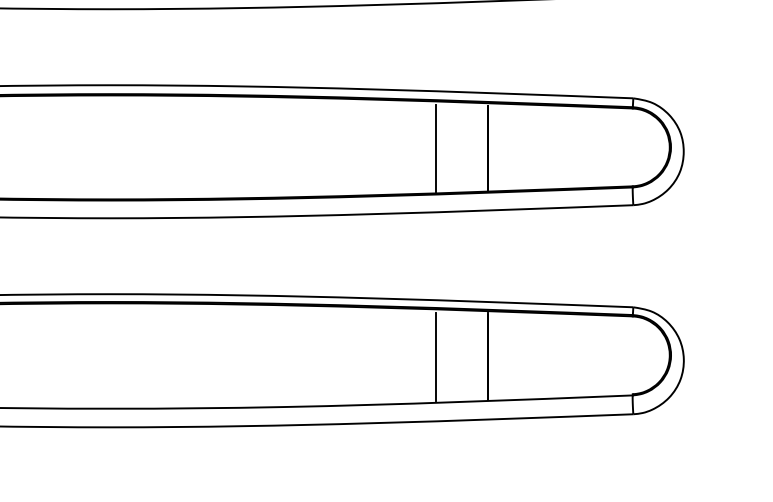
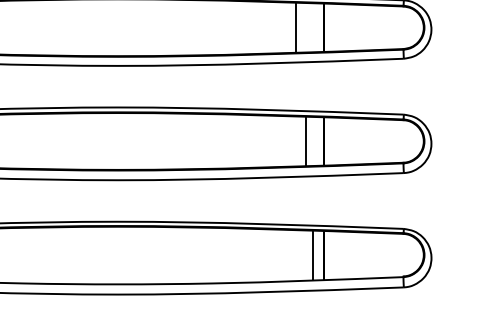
line: (435, 147) -> (305, 141), moved
line: (435, 357) -> (312, 256), moved

